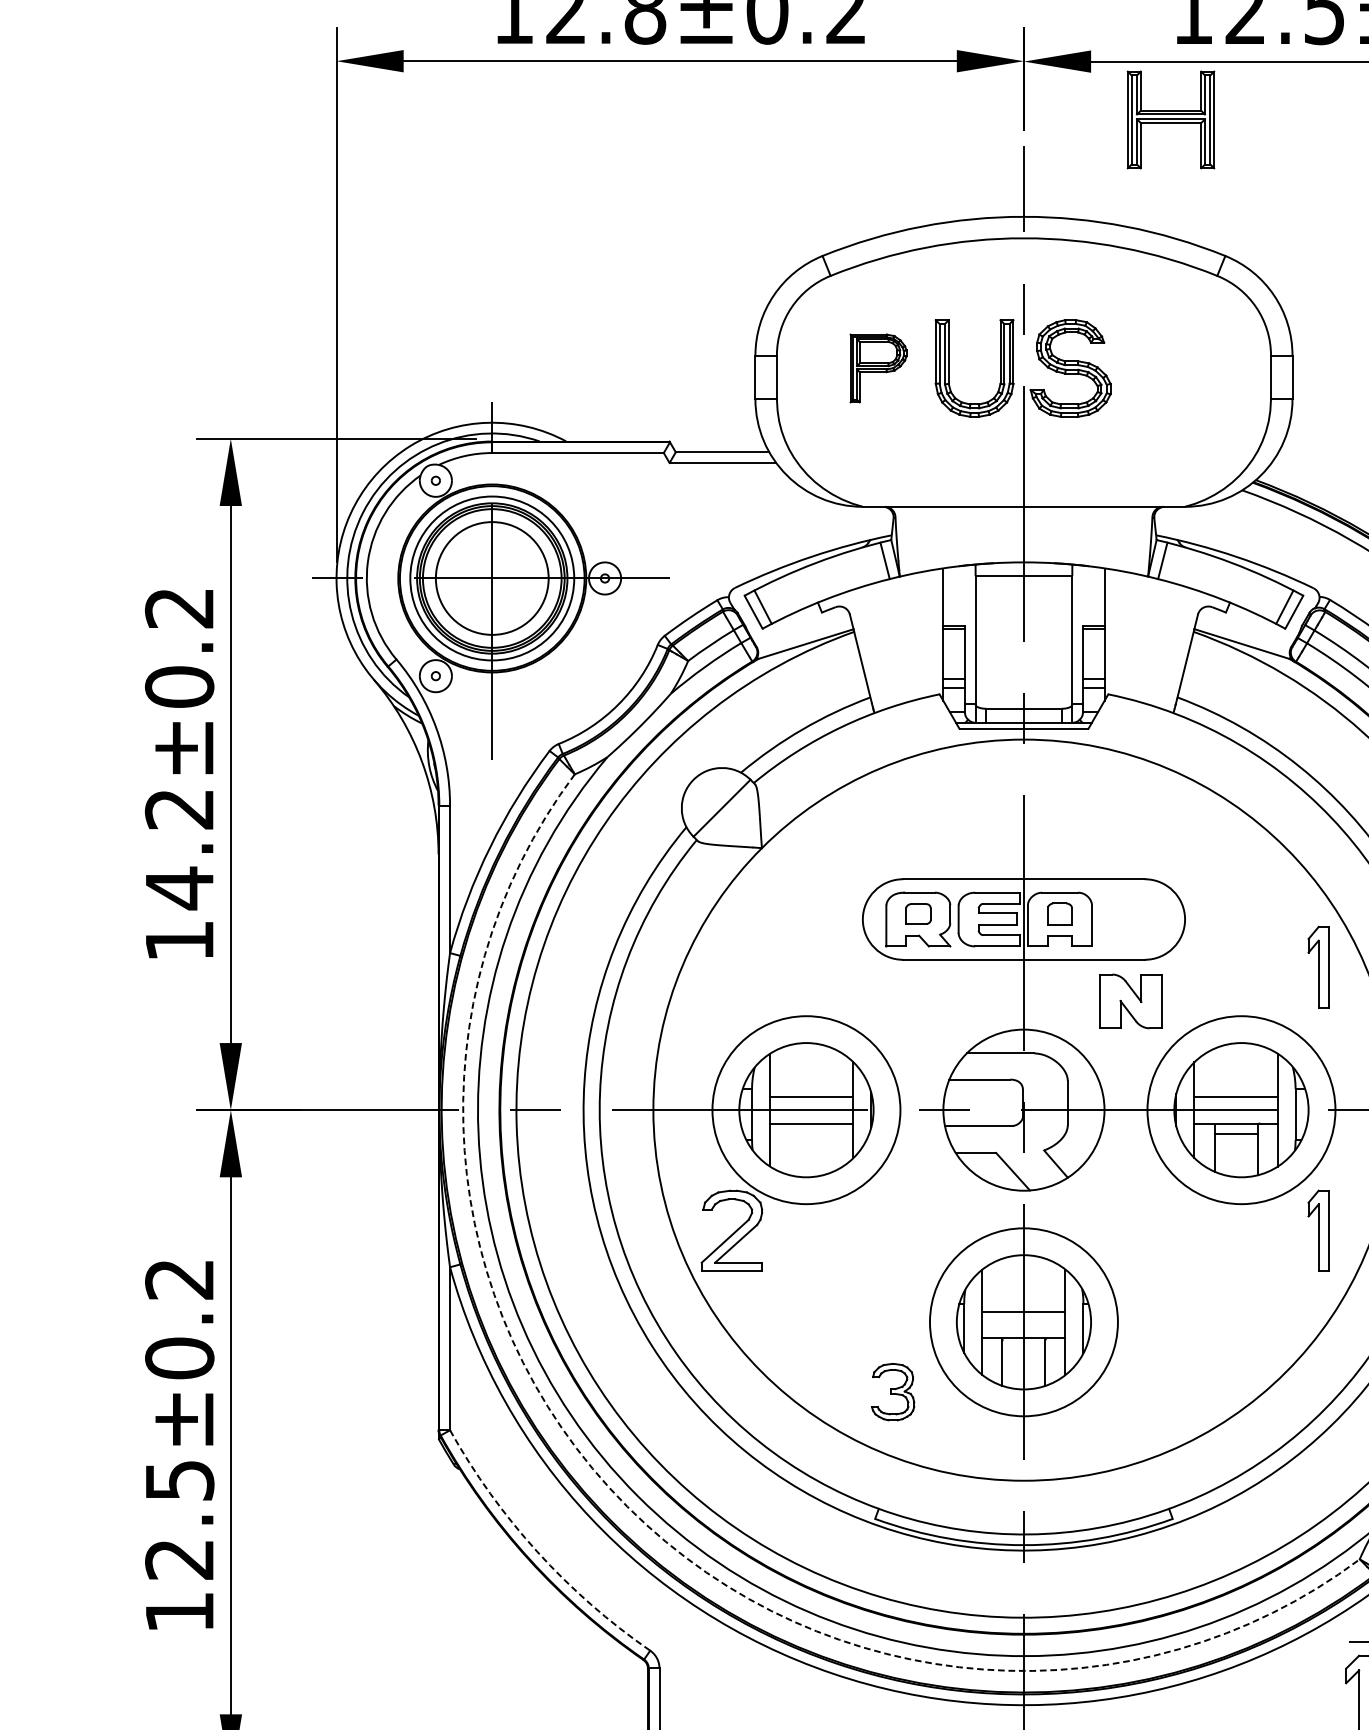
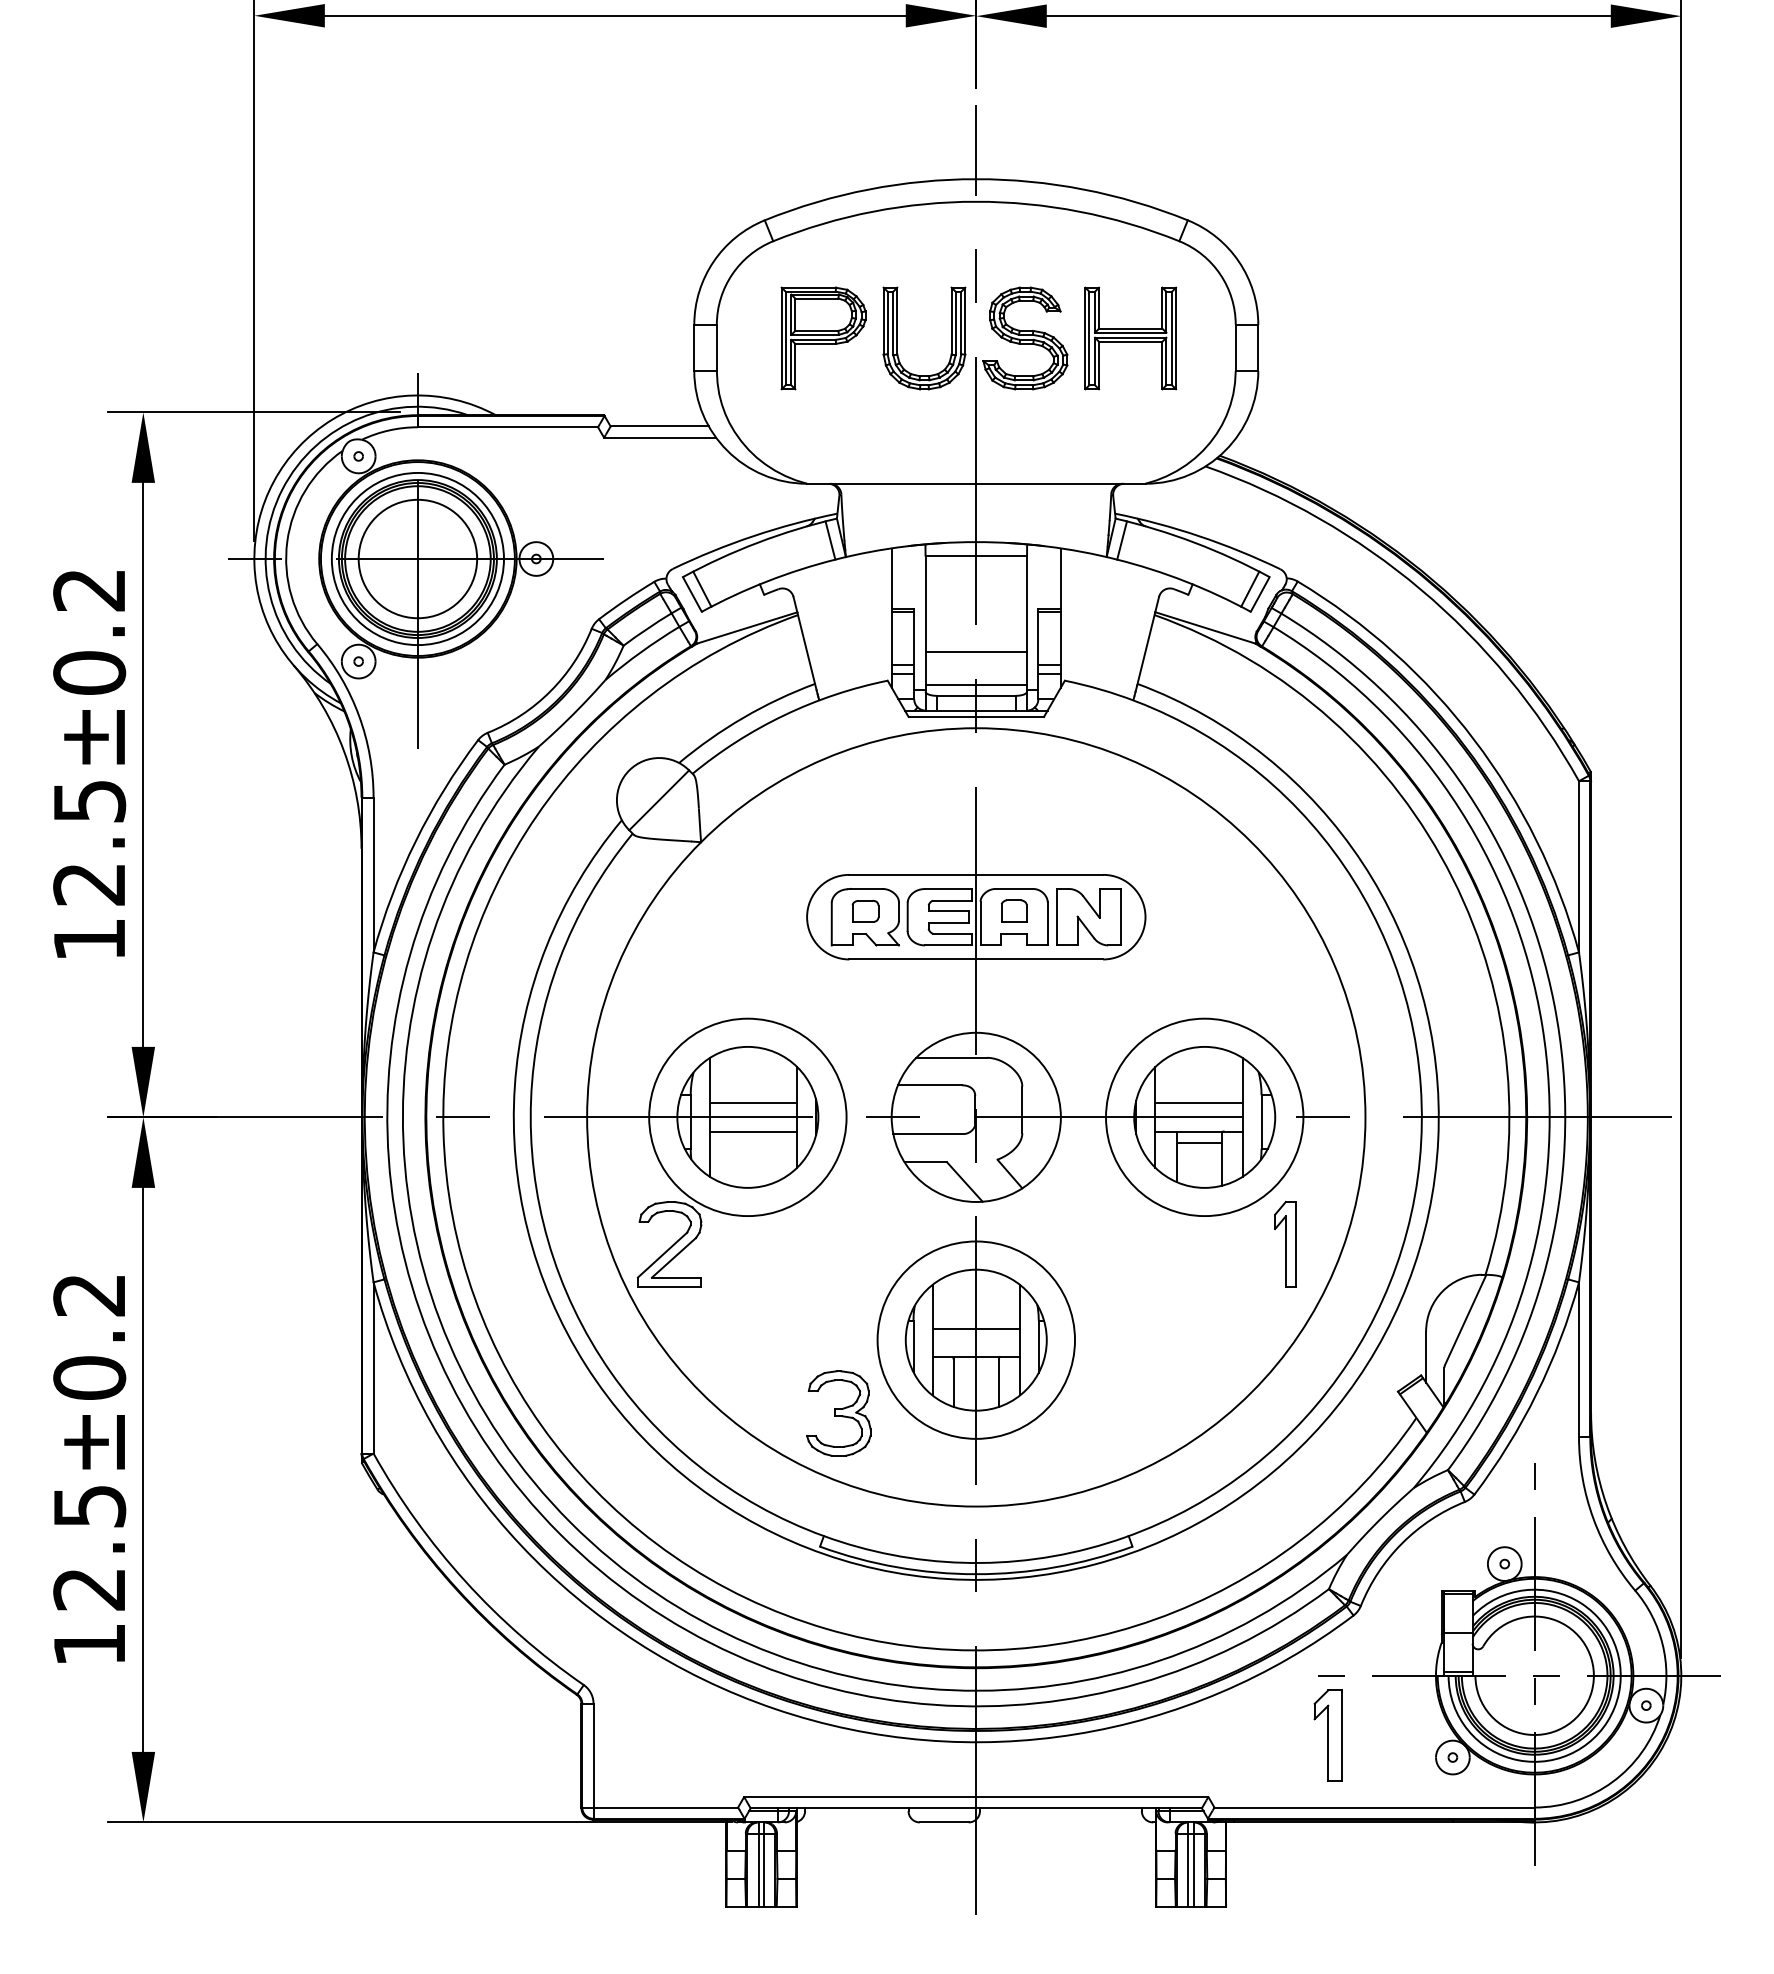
part: (1170, 119) -> (1130, 338), moved
part: (878, 368) -> (823, 338), size x1.43
line: (1024, 666) -> (976, 651), added
line: (1024, 698) -> (976, 685), added
text: (179, 850) -> (89, 844), 14.2±0.2 -> 12.5±0.2
part: (1318, 966) -> (1285, 966), removed
part: (1130, 1001) -> (1088, 917), moved
part: (892, 1392) -> (838, 1413), size x1.43
arc: (627, 1506) -> (559, 1533), dashed -> solid
arc: (537, 1552) -> (465, 1581), dashed -> solid

